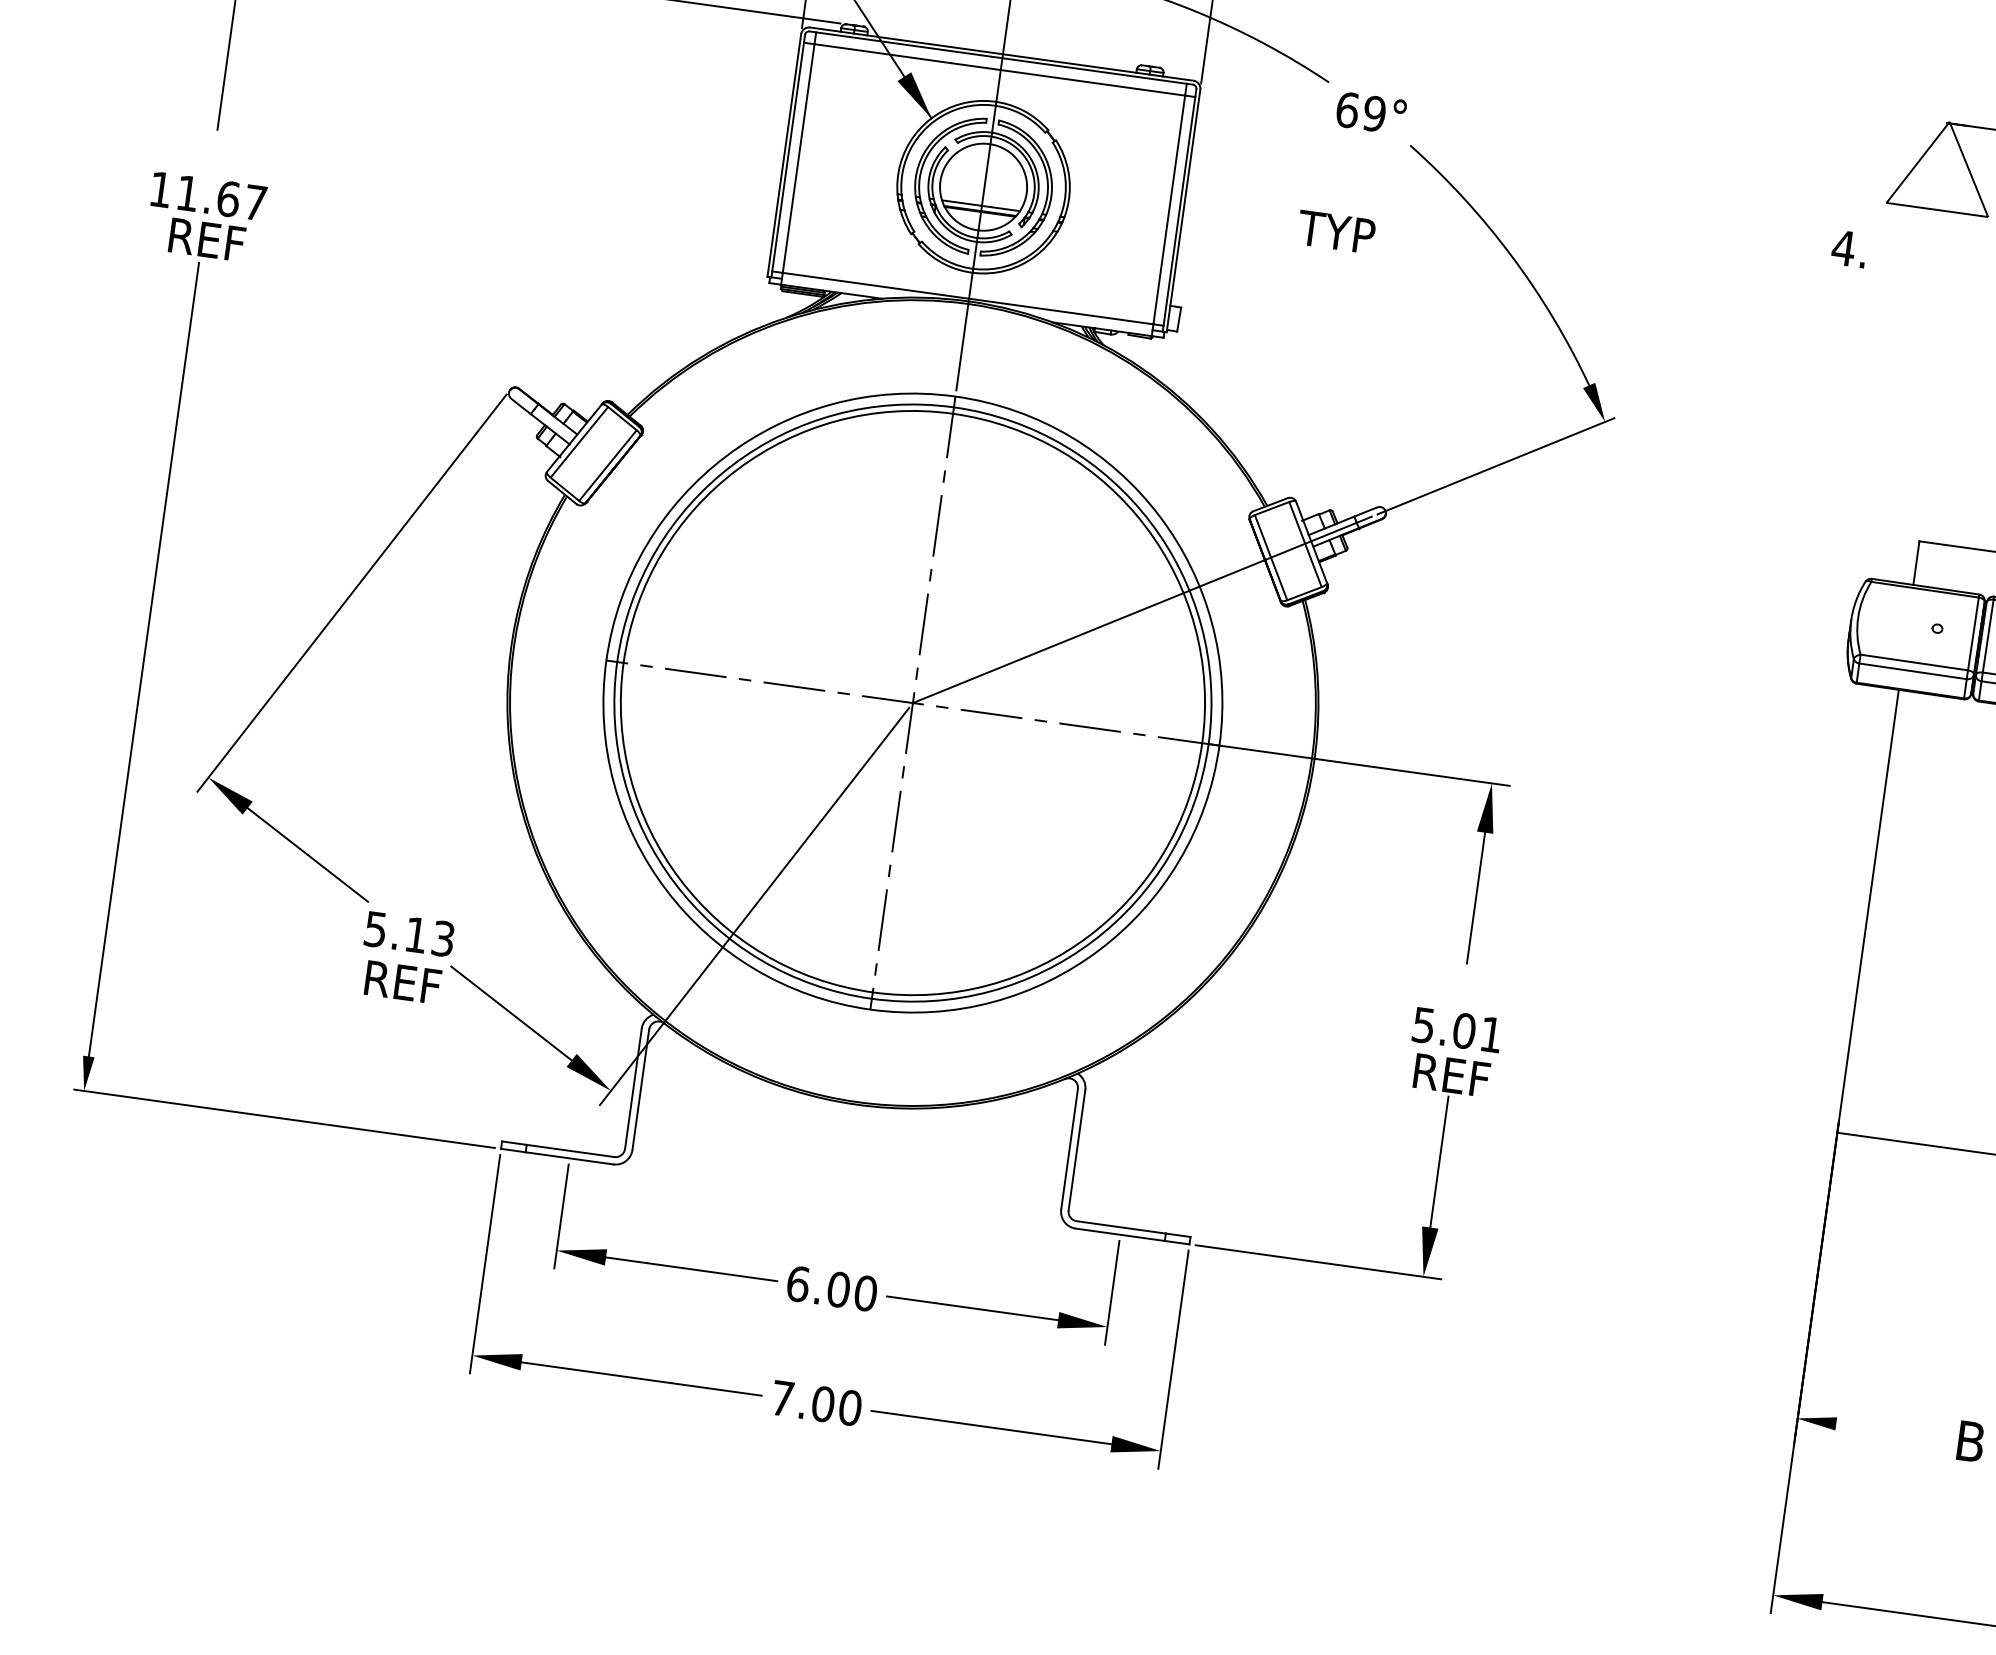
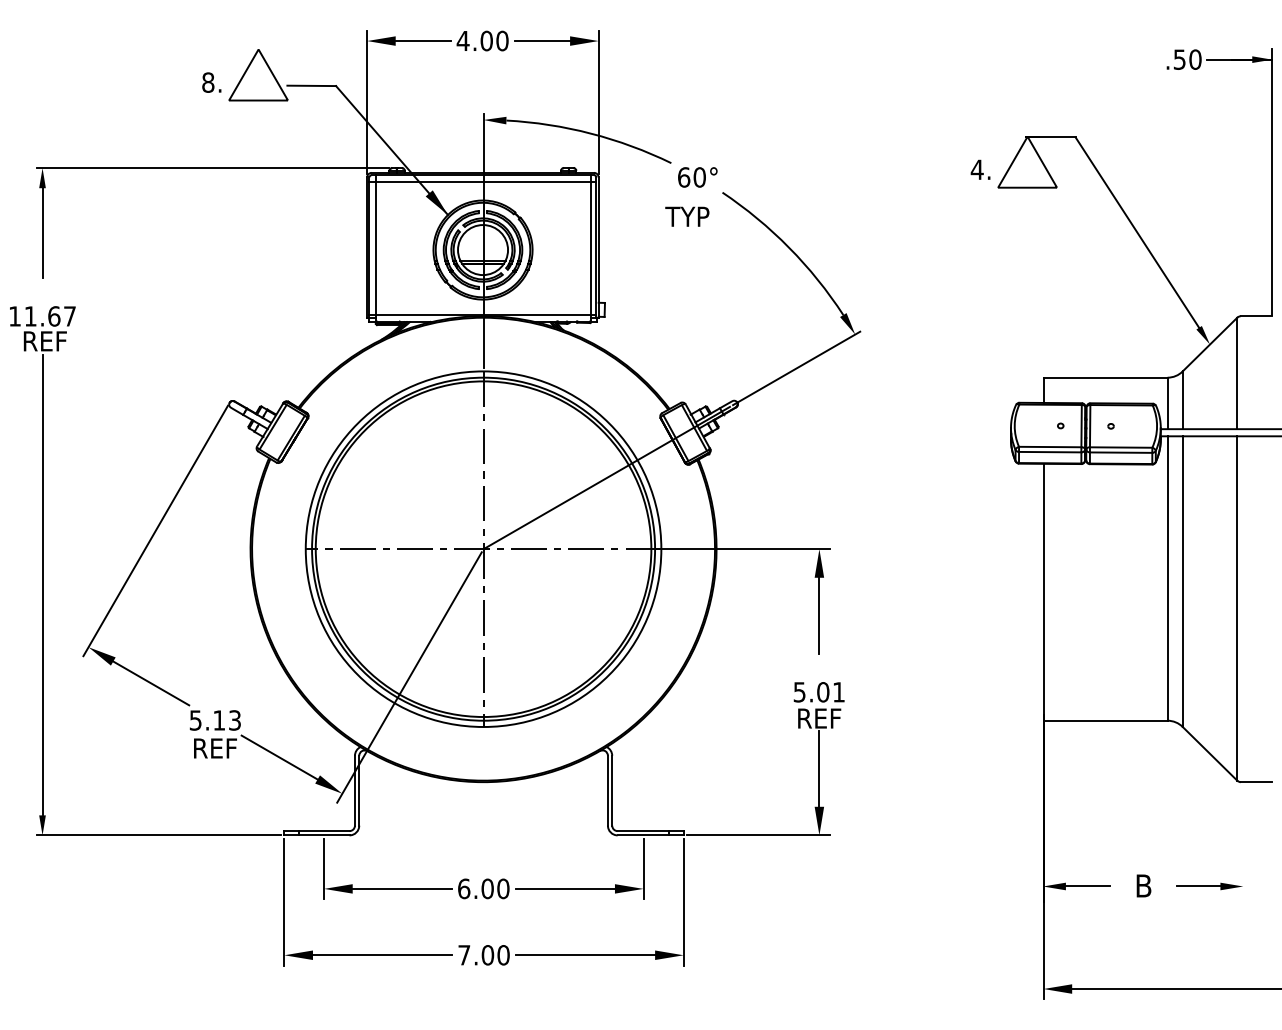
text: (1374, 113) -> (699, 177), 69° -> 60°
text: (1336, 231) -> (687, 216), moved
text: (1849, 248) -> (980, 169), moved
line: (1873, 1429) -> (1087, 886), added

